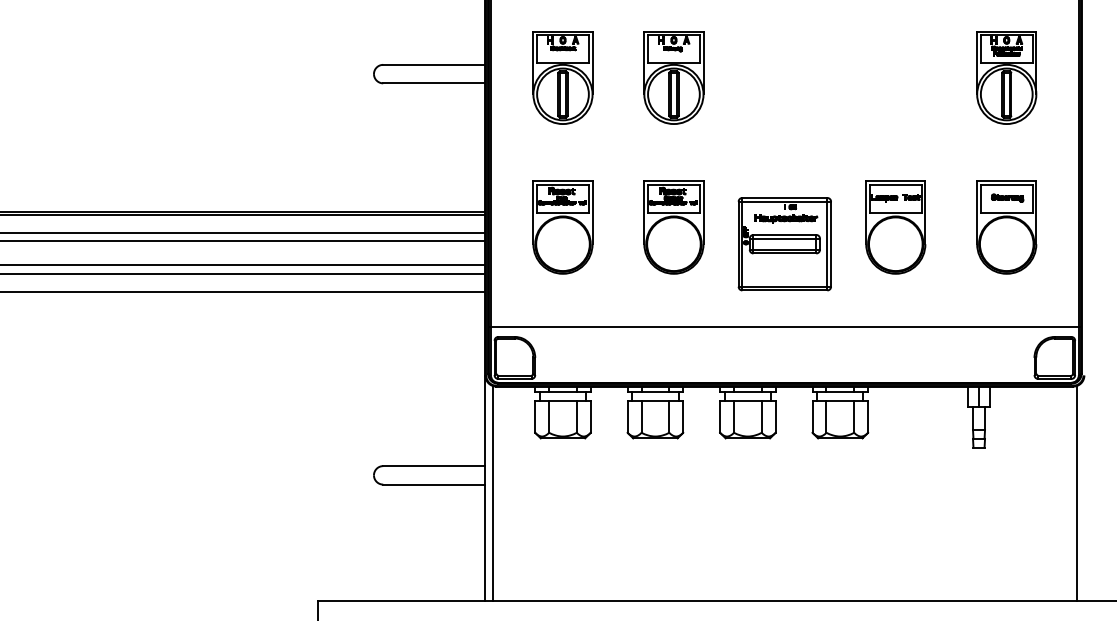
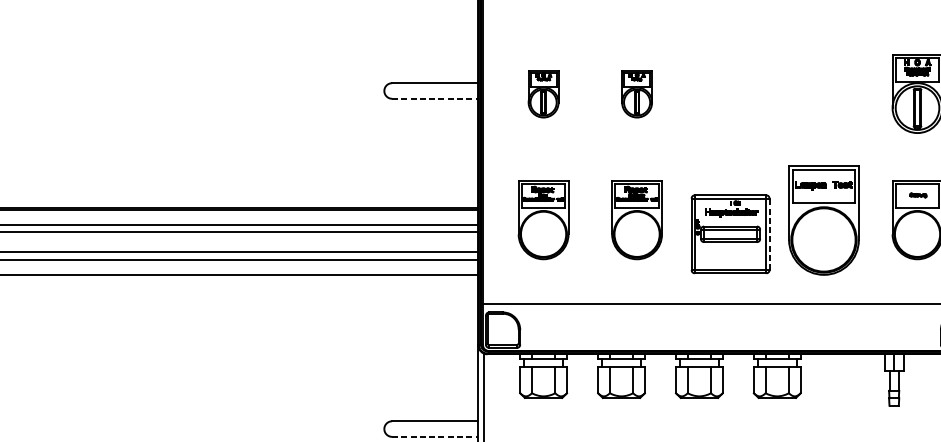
part: (562, 77) -> (543, 93), size x0.6
part: (673, 77) -> (636, 93), size x0.6
line: (434, 83) -> (435, 98), solid -> dashed
part: (1007, 197) -> (918, 194), size x0.6
part: (895, 227) -> (823, 220), size x1.4
line: (831, 244) -> (769, 234), solid -> dashed
line: (434, 484) -> (435, 436), solid -> dashed

